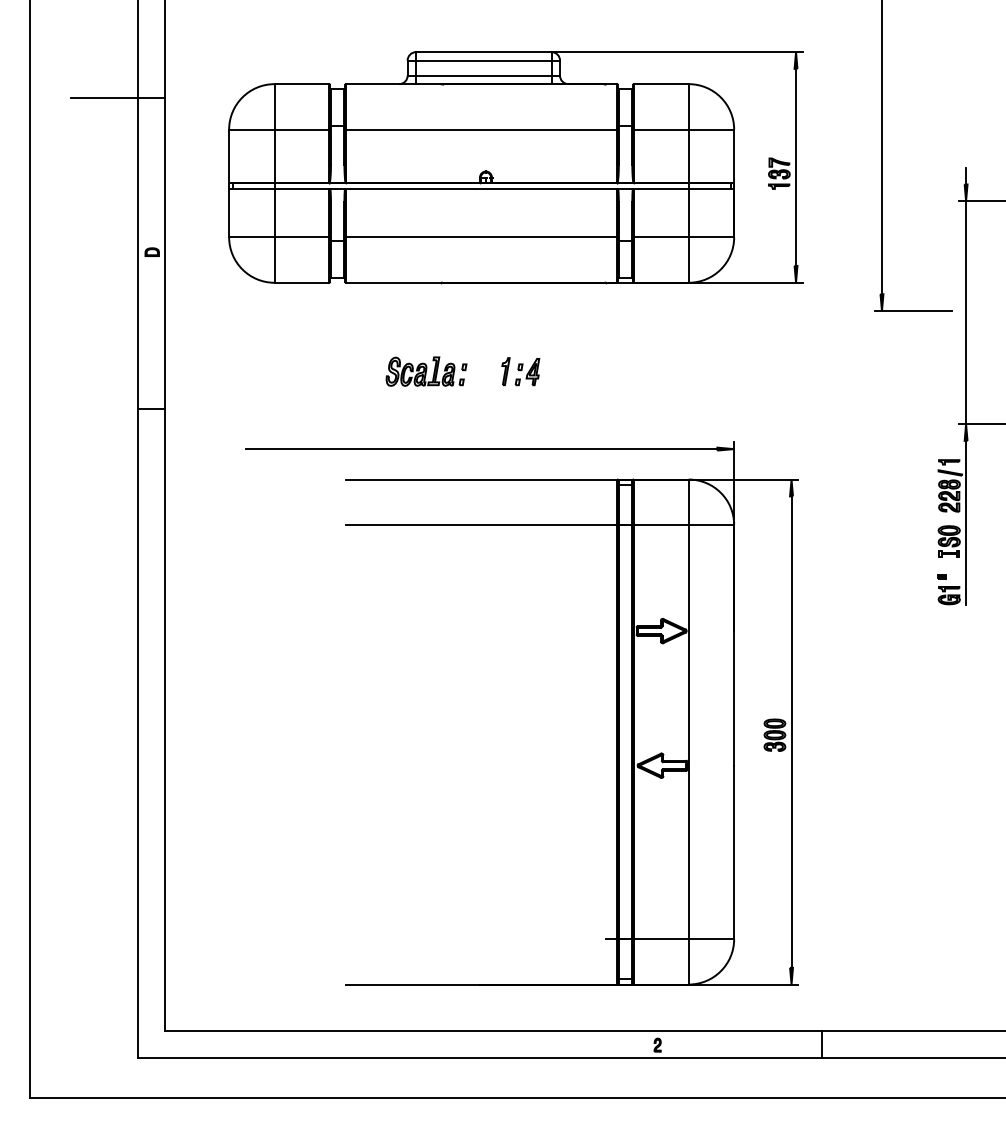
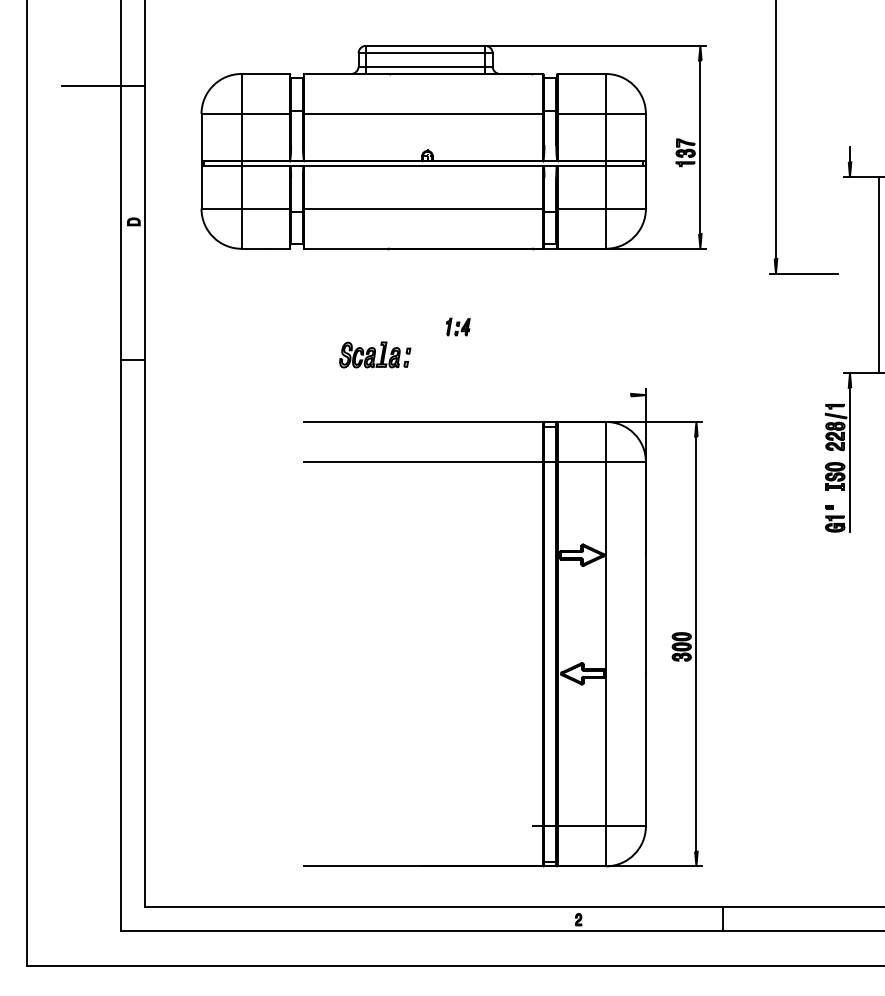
line: (965, 313) -> (878, 275), moved
part: (426, 371) -> (375, 354), moved
part: (521, 371) -> (458, 326), size x0.7
line: (481, 449) -> (423, 395), removed

